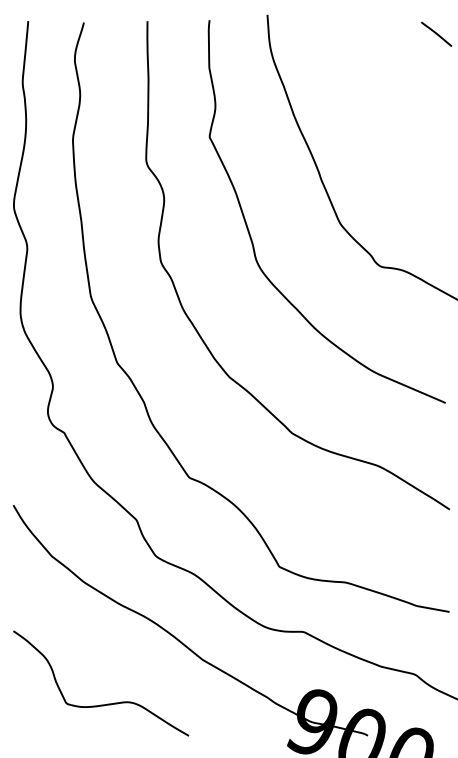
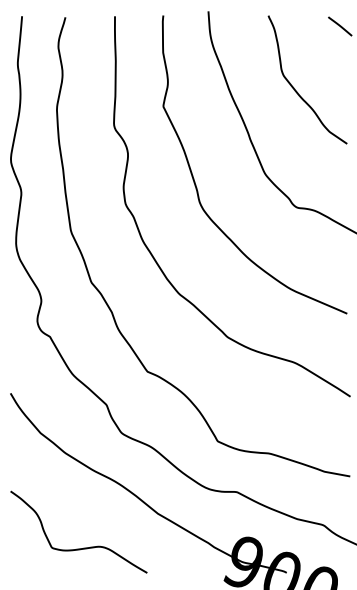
curve: (377, 112) -> (294, 87), added

